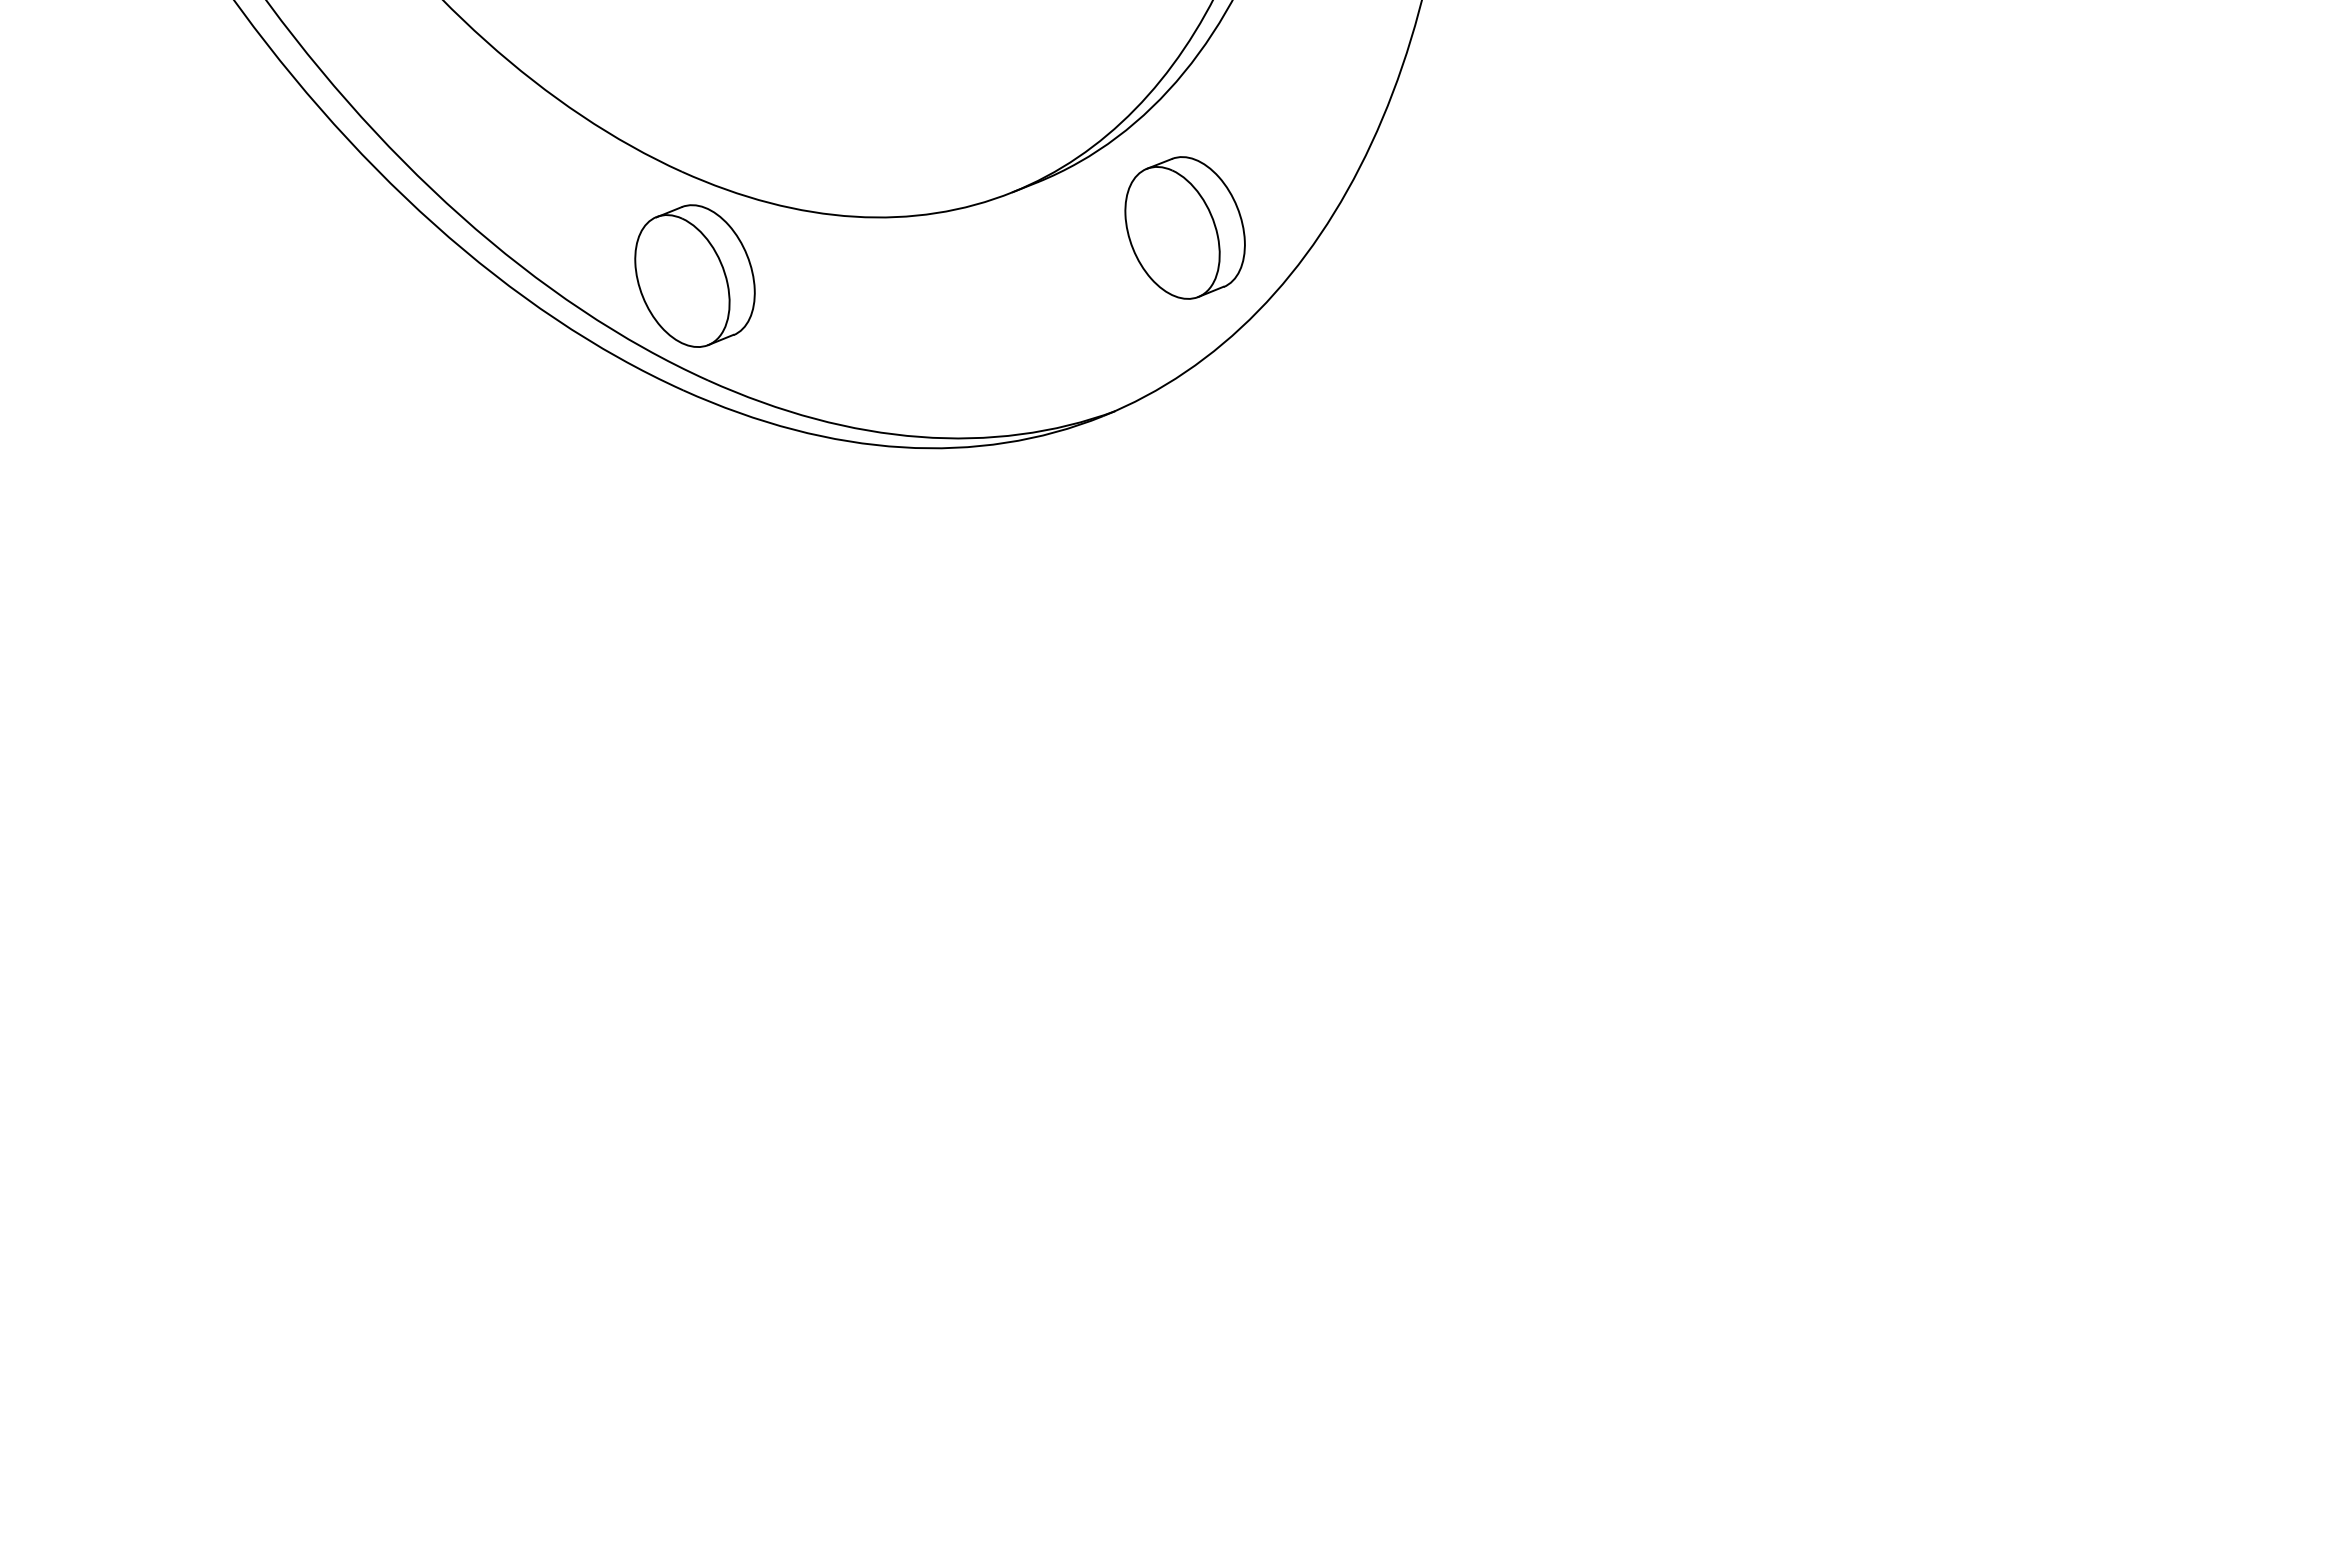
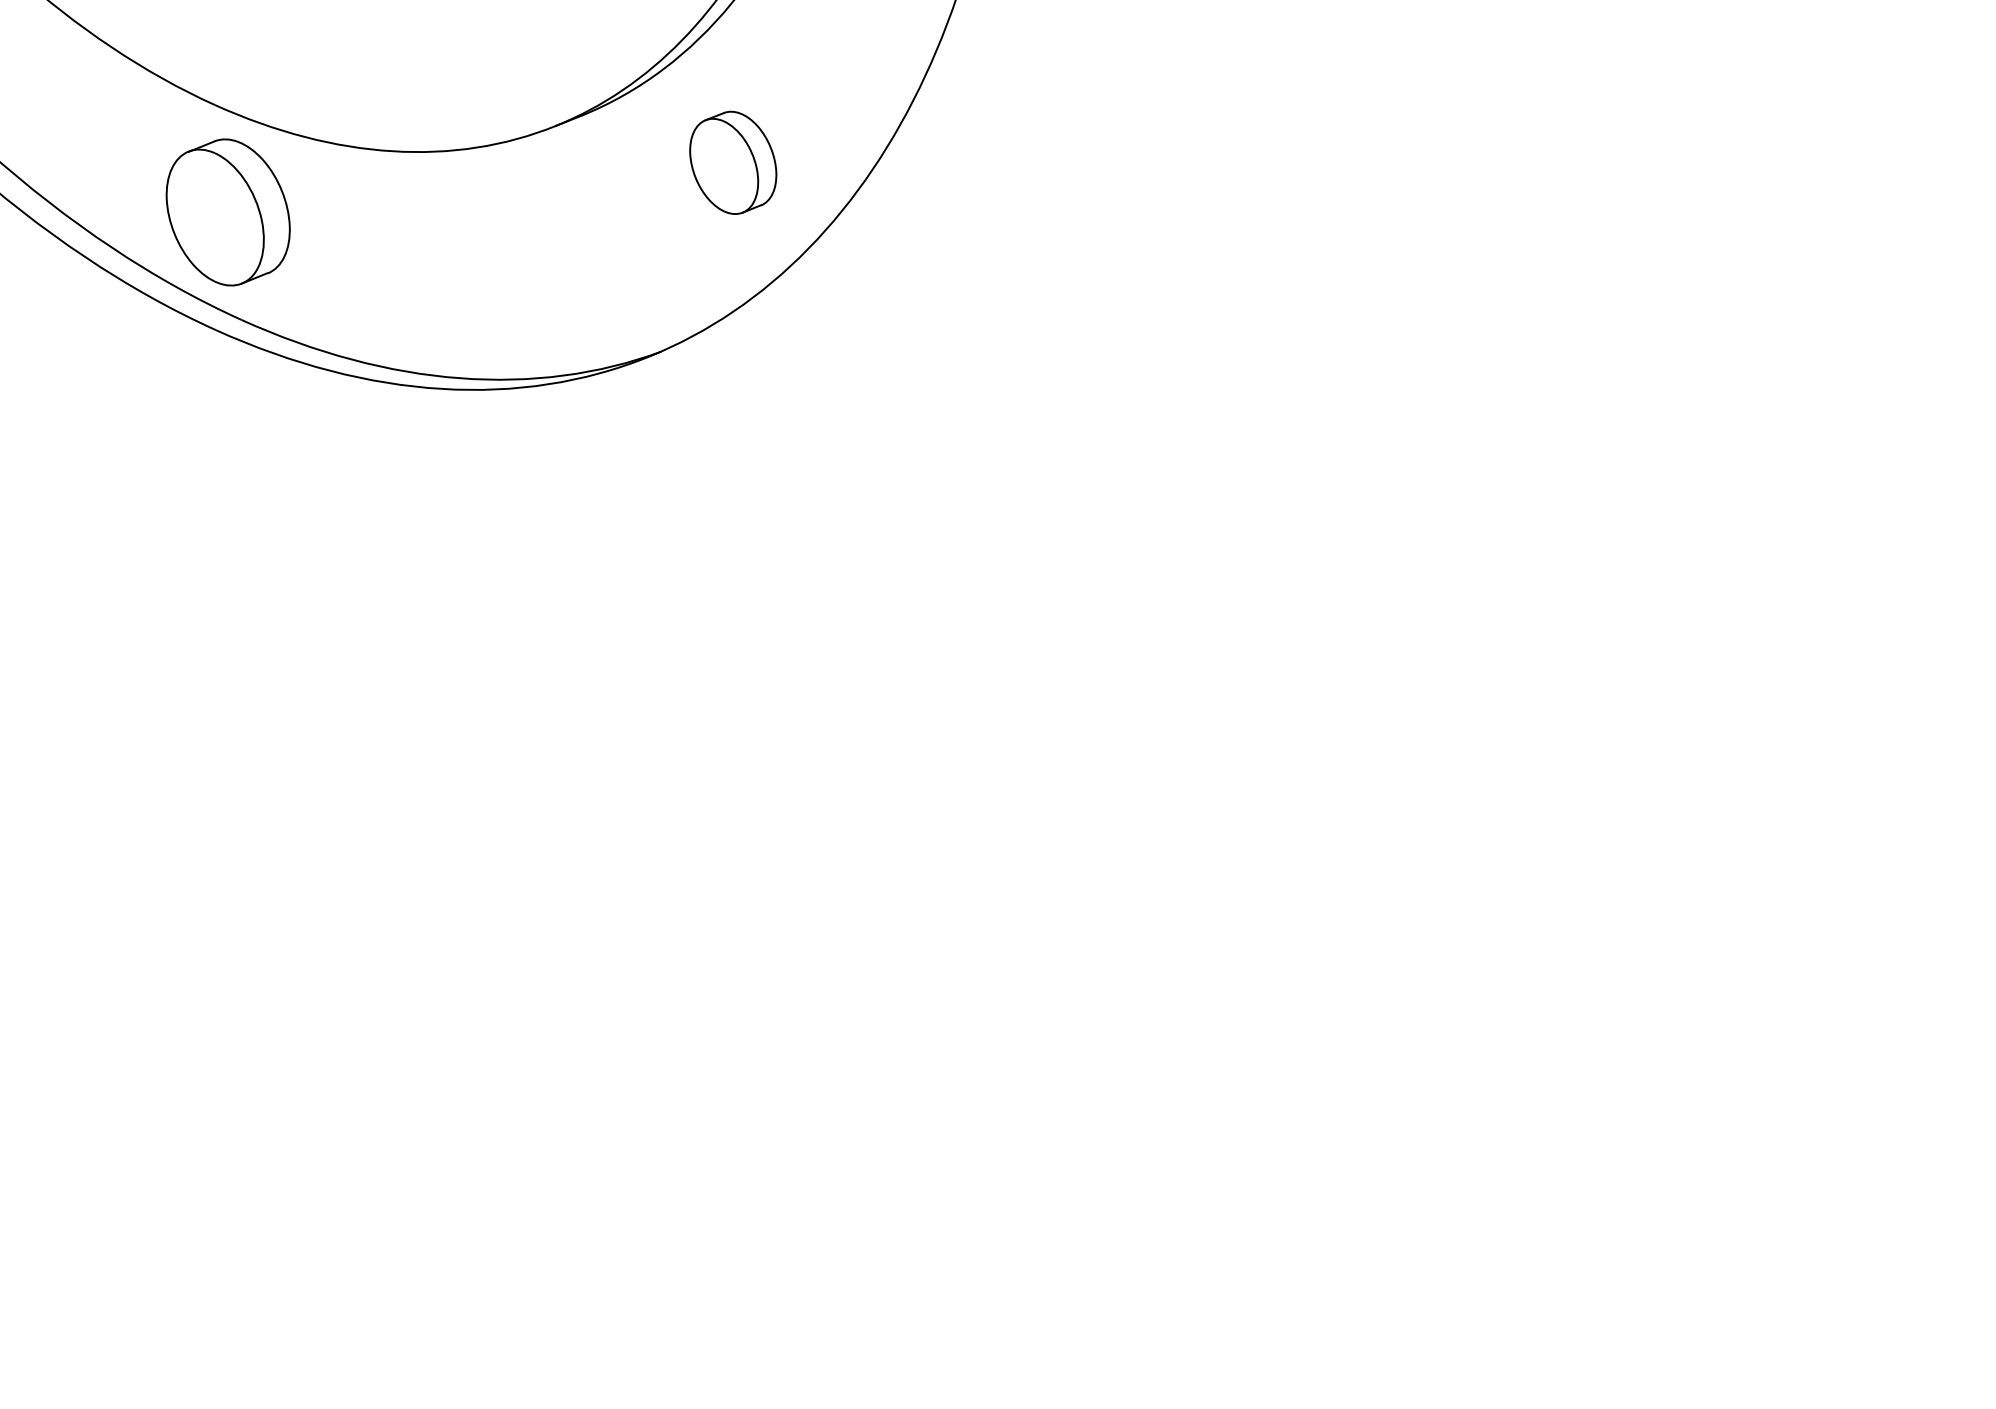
part: (1184, 227) -> (732, 162), size x0.7

